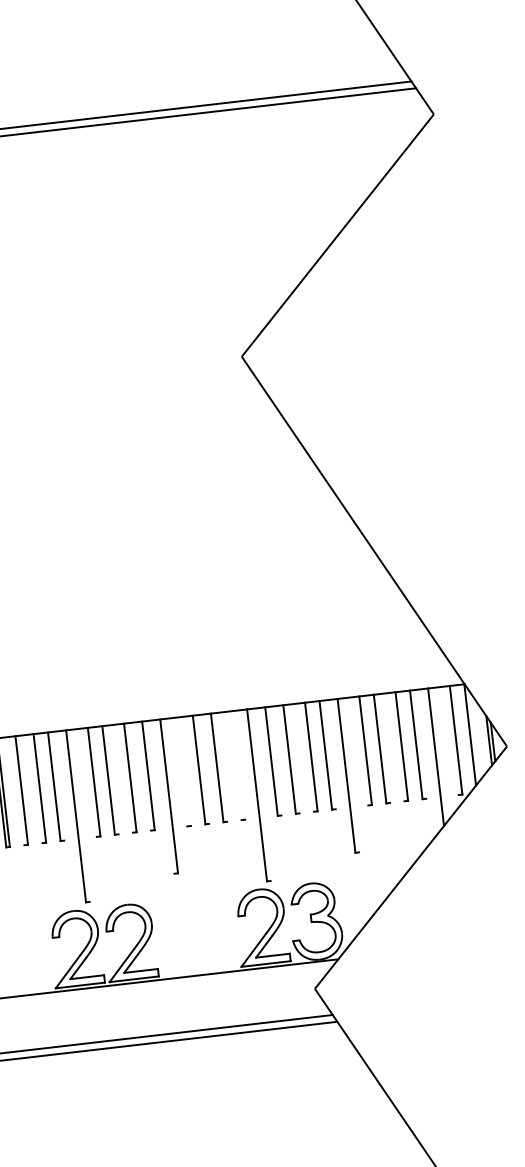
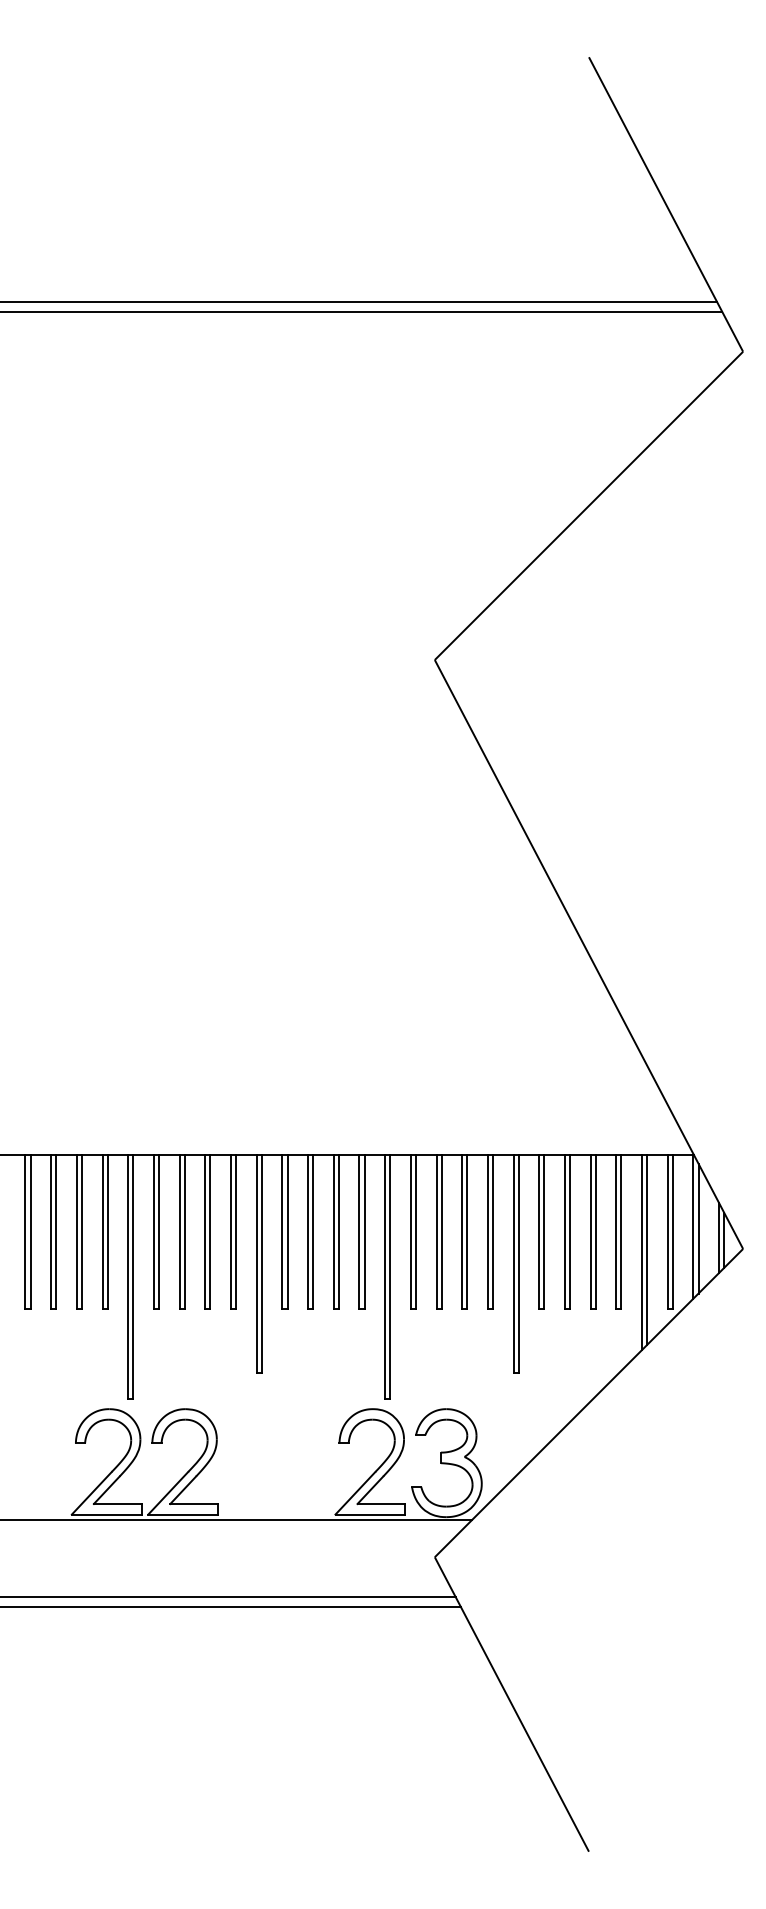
line: (473, 735) -> (698, 1228), added
line: (452, 740) -> (667, 1231), added
line: (419, 744) -> (621, 1231), added
line: (398, 746) -> (590, 1231), added
line: (383, 748) -> (570, 1231), added
line: (362, 750) -> (539, 1231), added
line: (329, 754) -> (493, 1231), added
line: (439, 754) -> (647, 1249), added
line: (307, 757) -> (462, 1231), added
line: (293, 758) -> (441, 1231), added
line: (274, 760) -> (415, 1231), added
line: (235, 765) -> (359, 1231), added
line: (238, 765) -> (364, 1231), added
line: (220, 767) -> (338, 1231), added
line: (202, 769) -> (313, 1231), added
line: (181, 771) -> (282, 1231), added
line: (184, 771) -> (287, 1231), added
line: (349, 775) -> (518, 1263), added
line: (144, 776) -> (230, 1231), added
line: (126, 778) -> (205, 1231), added
line: (112, 779) -> (184, 1231), added
line: (90, 782) -> (153, 1231), added
line: (57, 786) -> (107, 1231), added
line: (35, 788) -> (76, 1231), added
line: (18, 790) -> (51, 1231), added
line: (260, 794) -> (390, 1276), added
line: (165, 796) -> (256, 1263), added
line: (79, 815) -> (133, 1276), added

